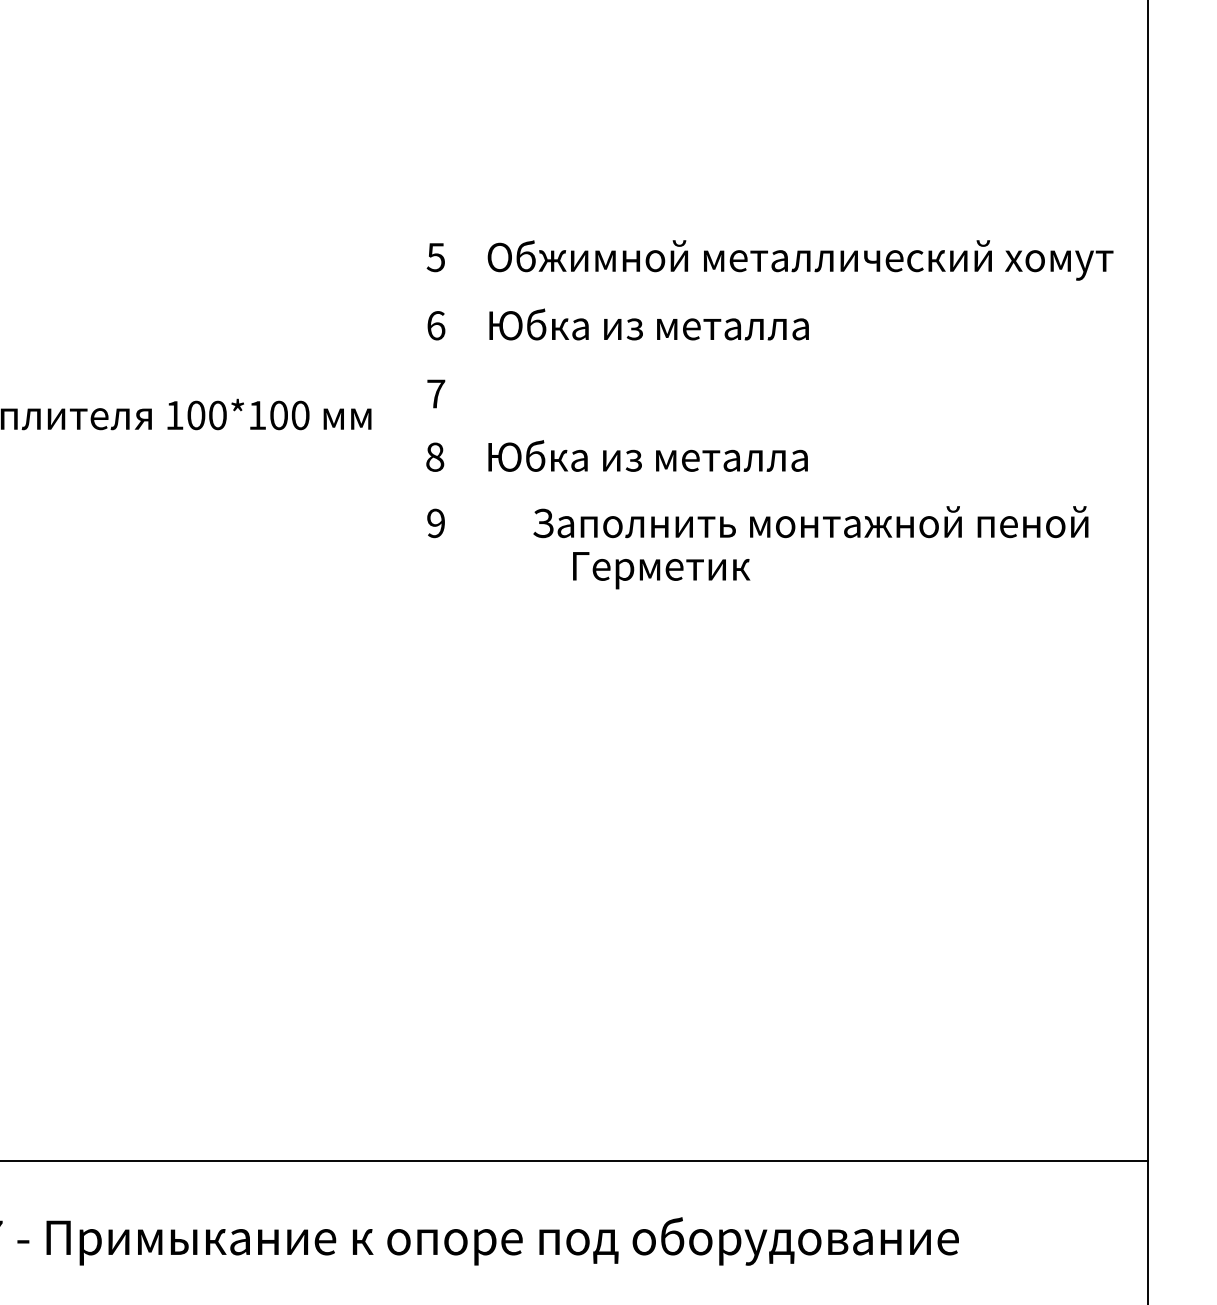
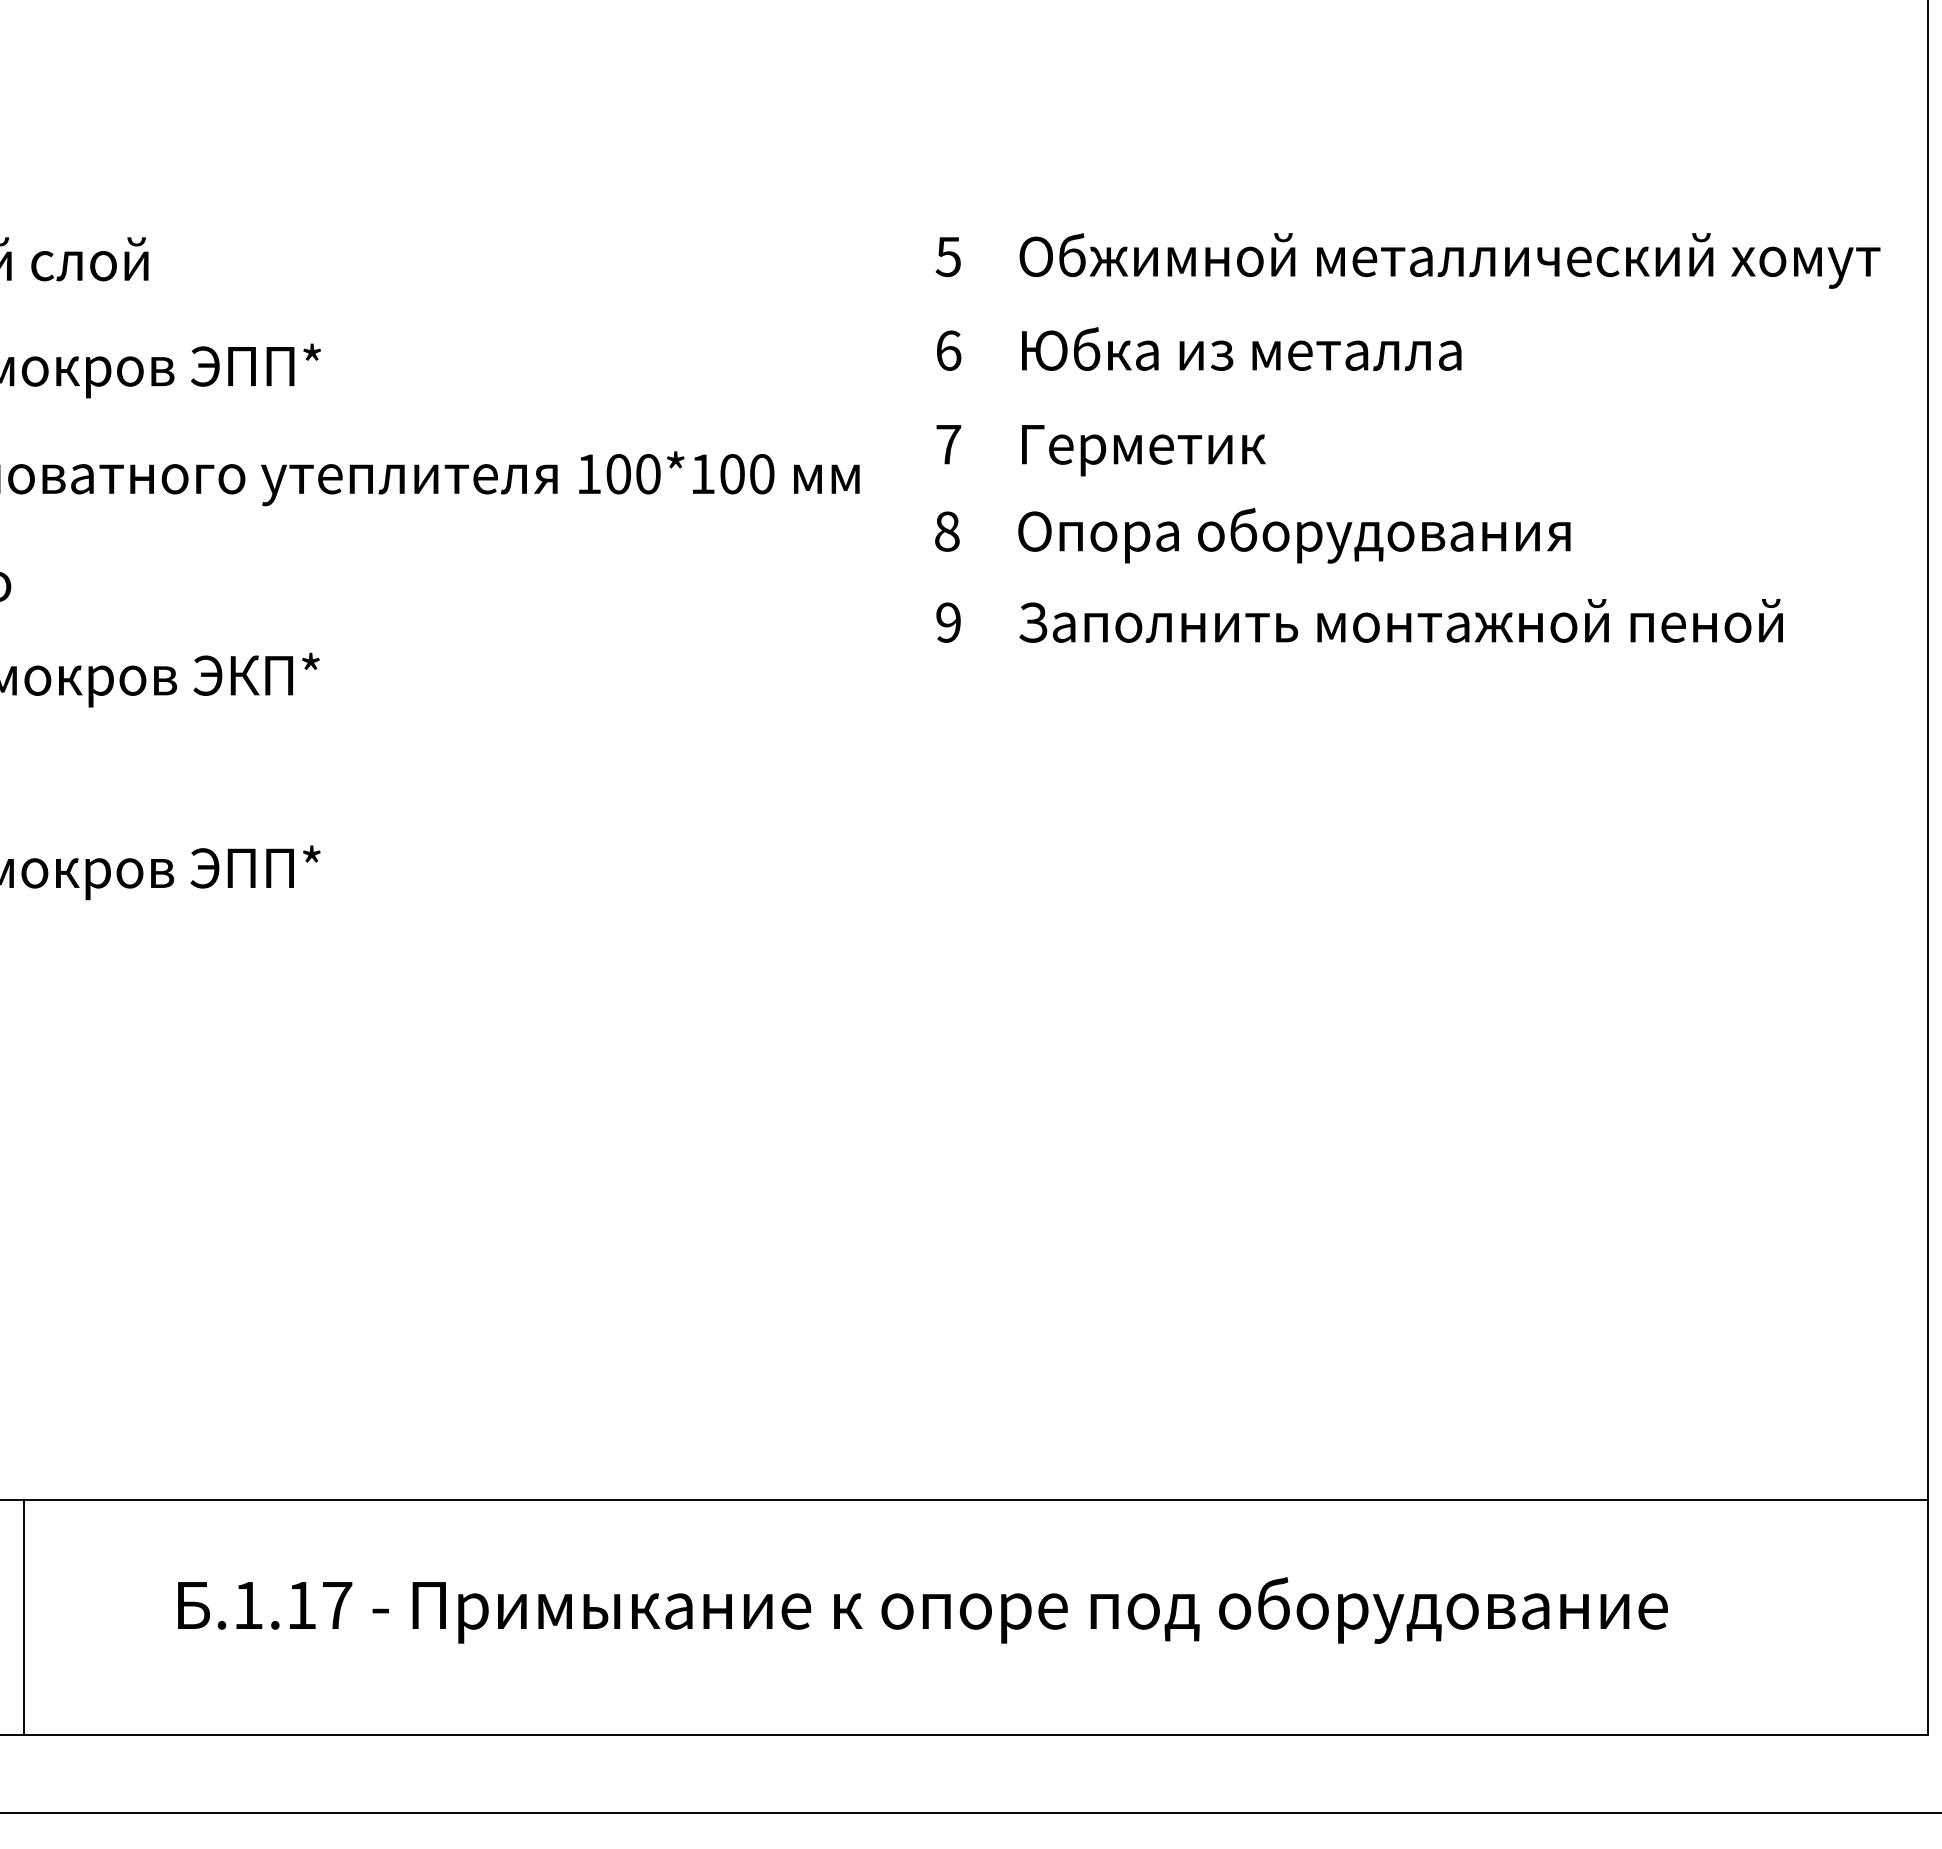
text: (687, 460) -> (1294, 535), Юбка из металла -> Опора оборудования
text: (810, 521) -> (1400, 620), moved
text: (661, 570) -> (1143, 450), moved

